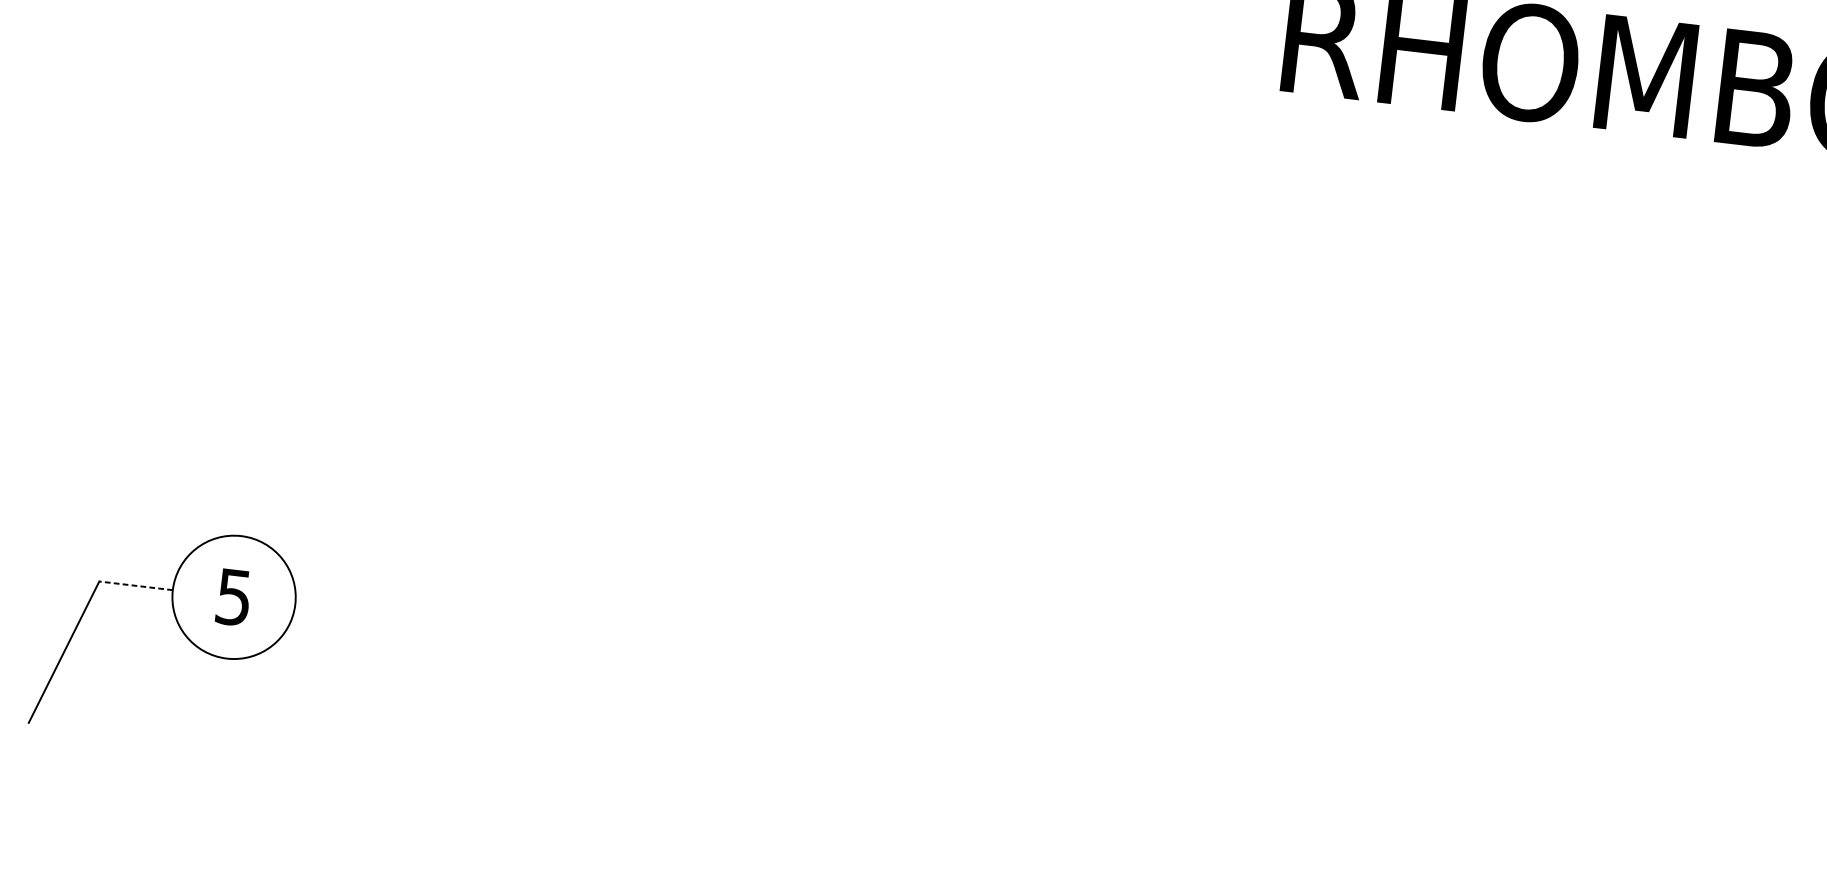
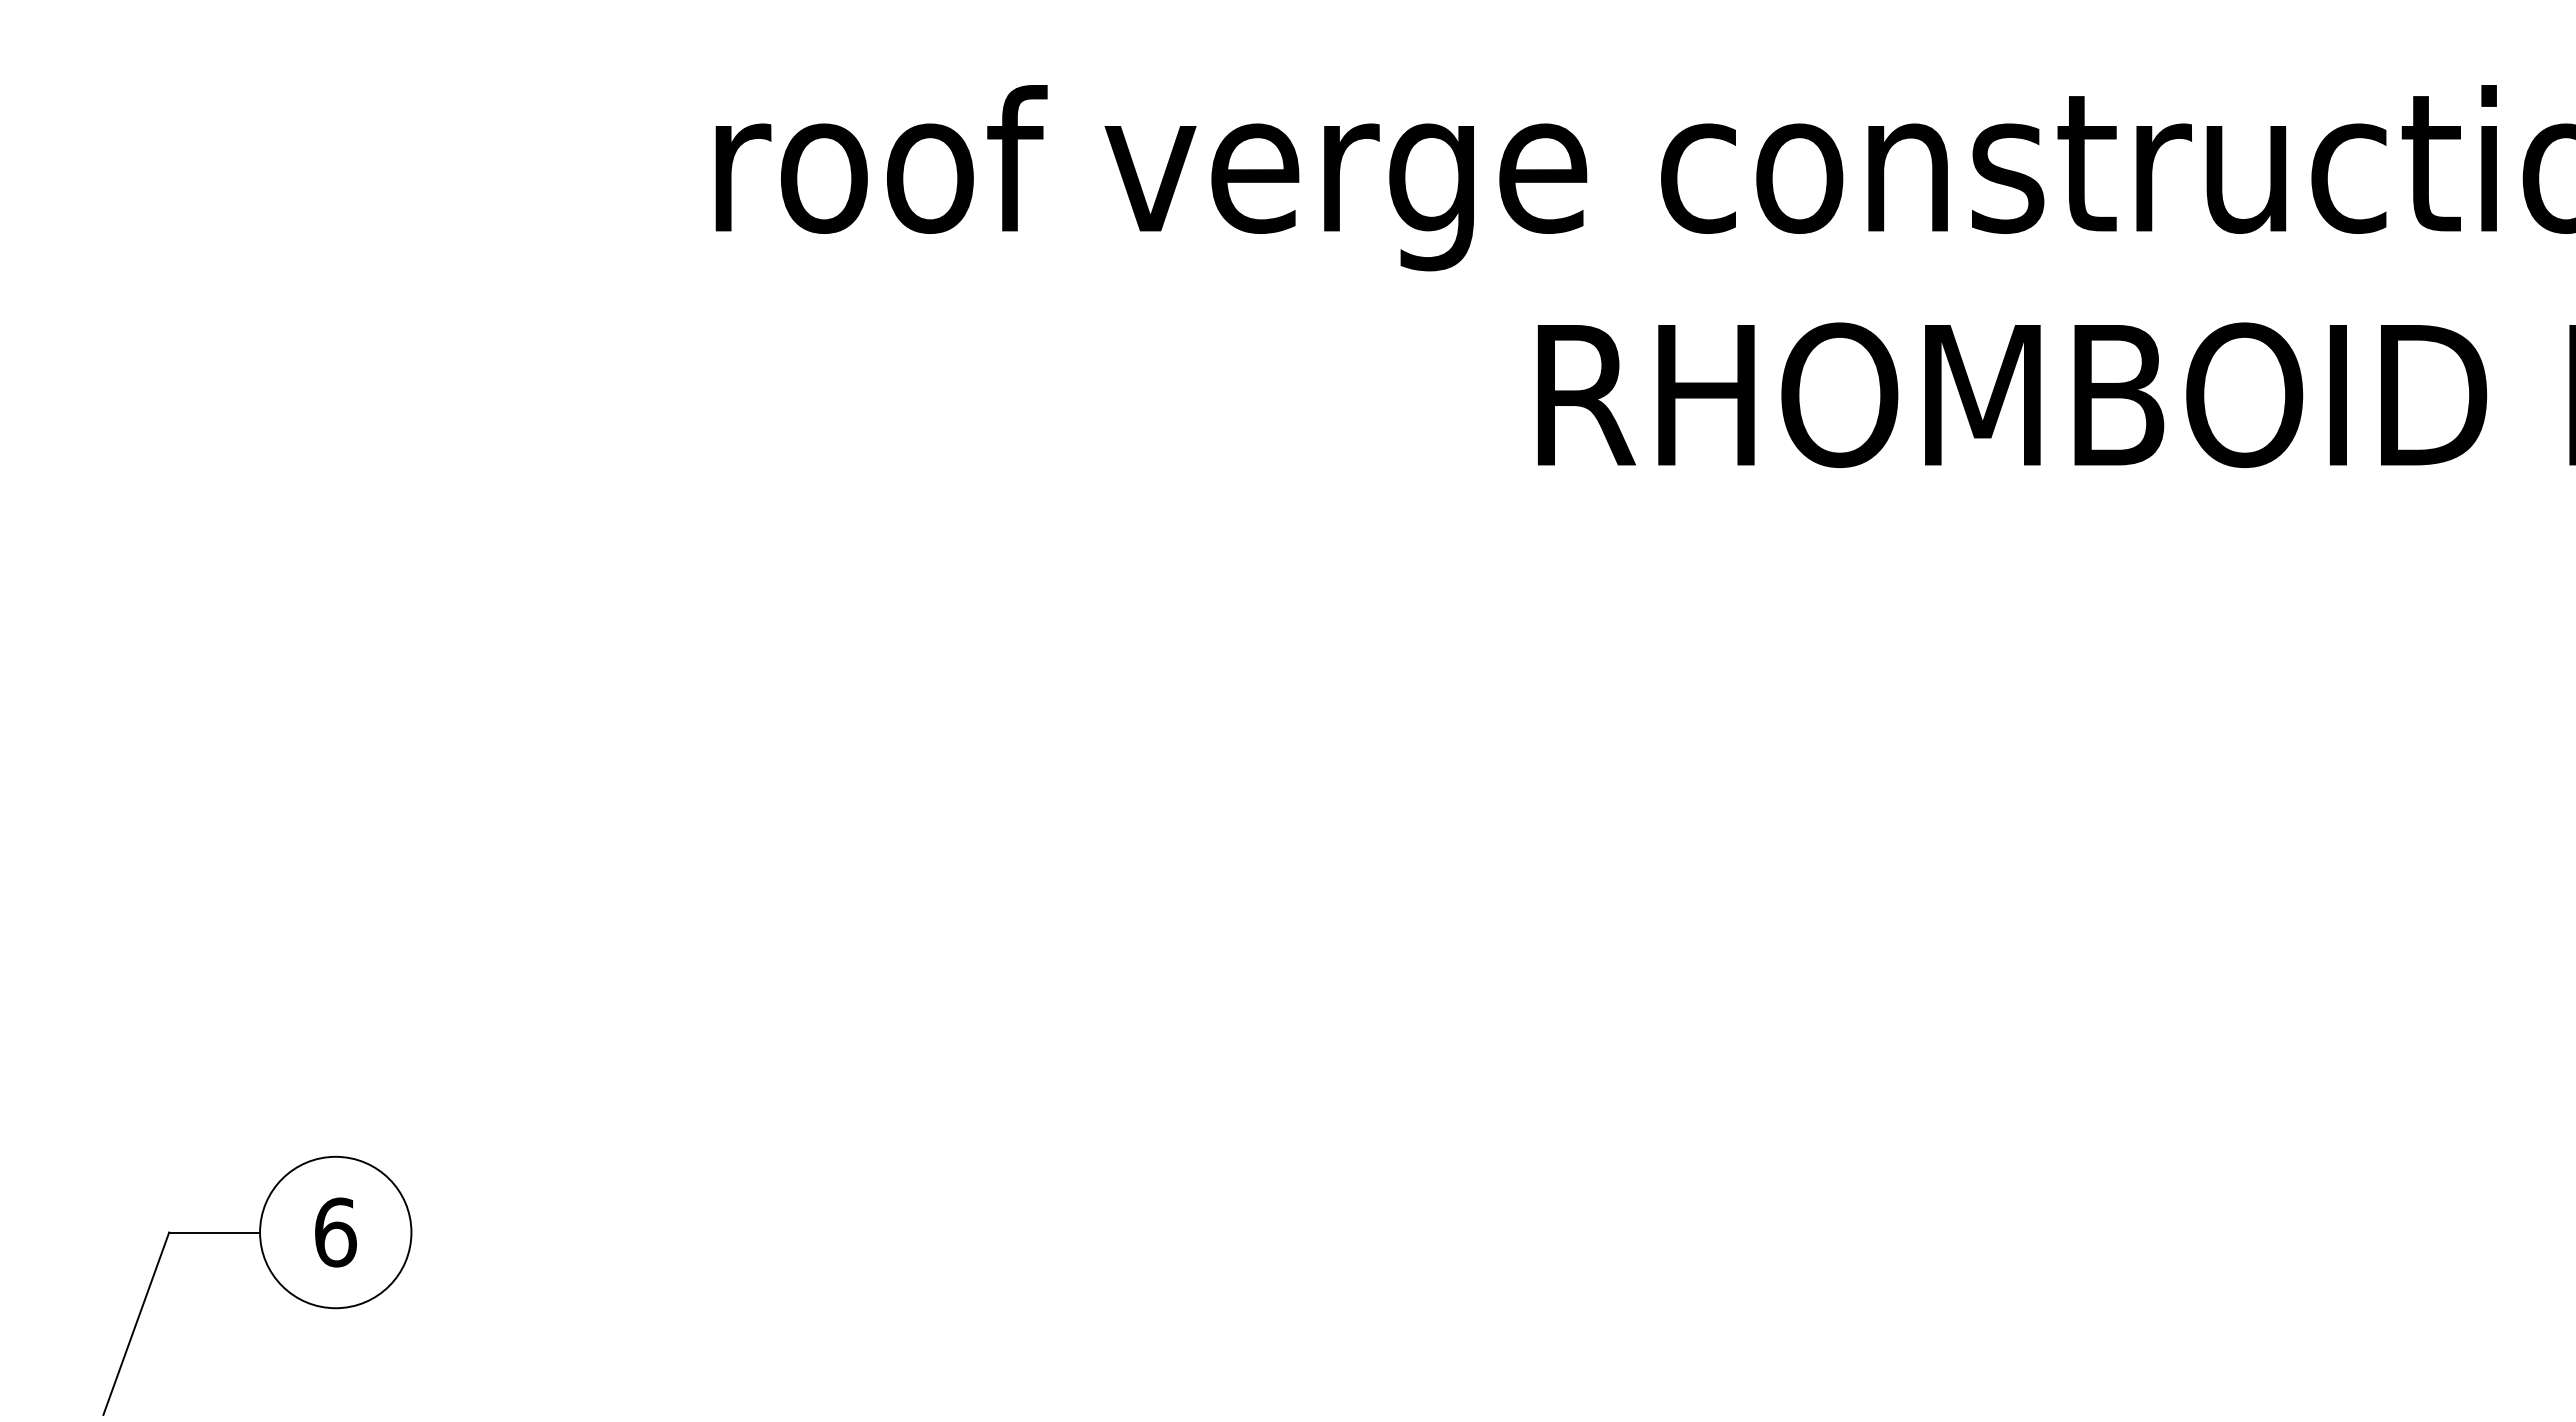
line: (135, 585) -> (214, 1232), dashed -> solid
text: (233, 597) -> (335, 1232), 5 -> 6

